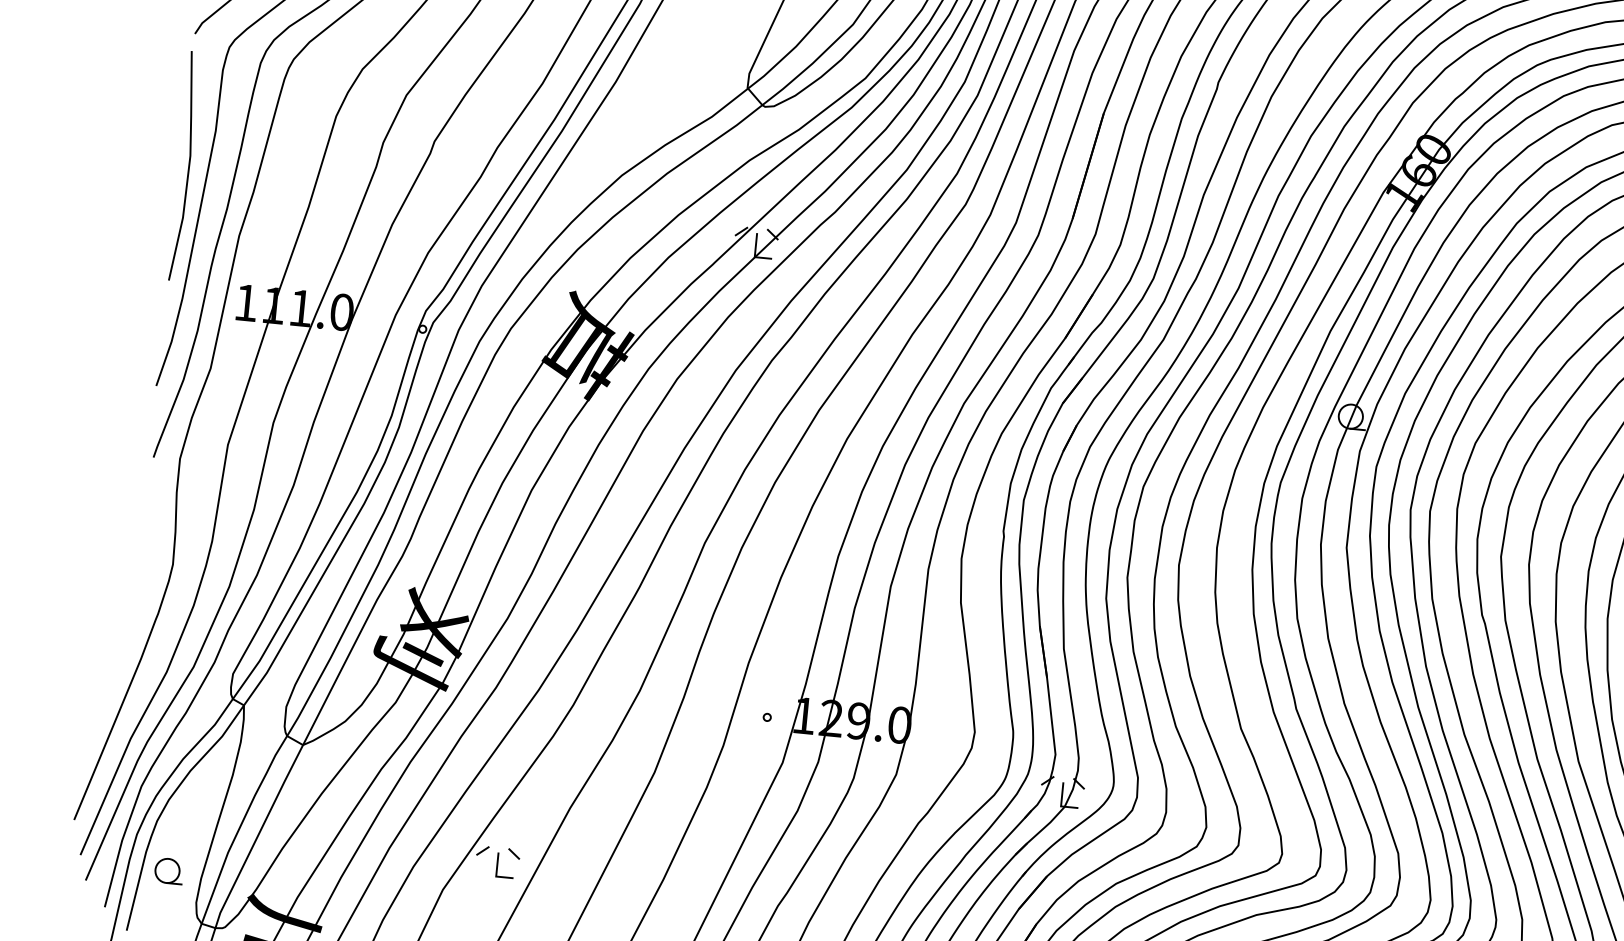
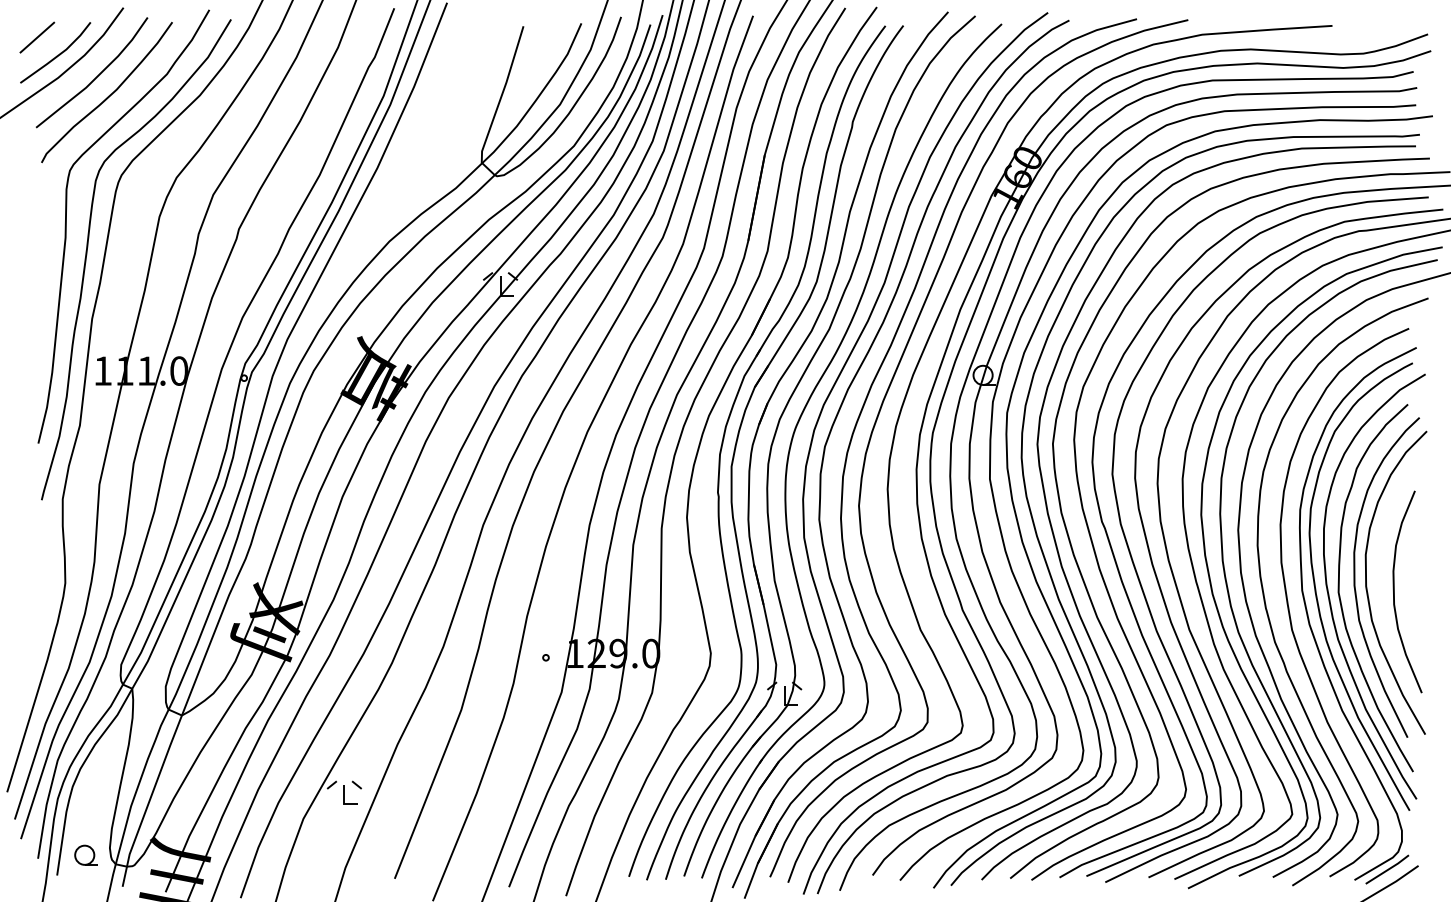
line: (188, 165) -> (46, 267), removed
part: (168, 870) -> (85, 854), moved

